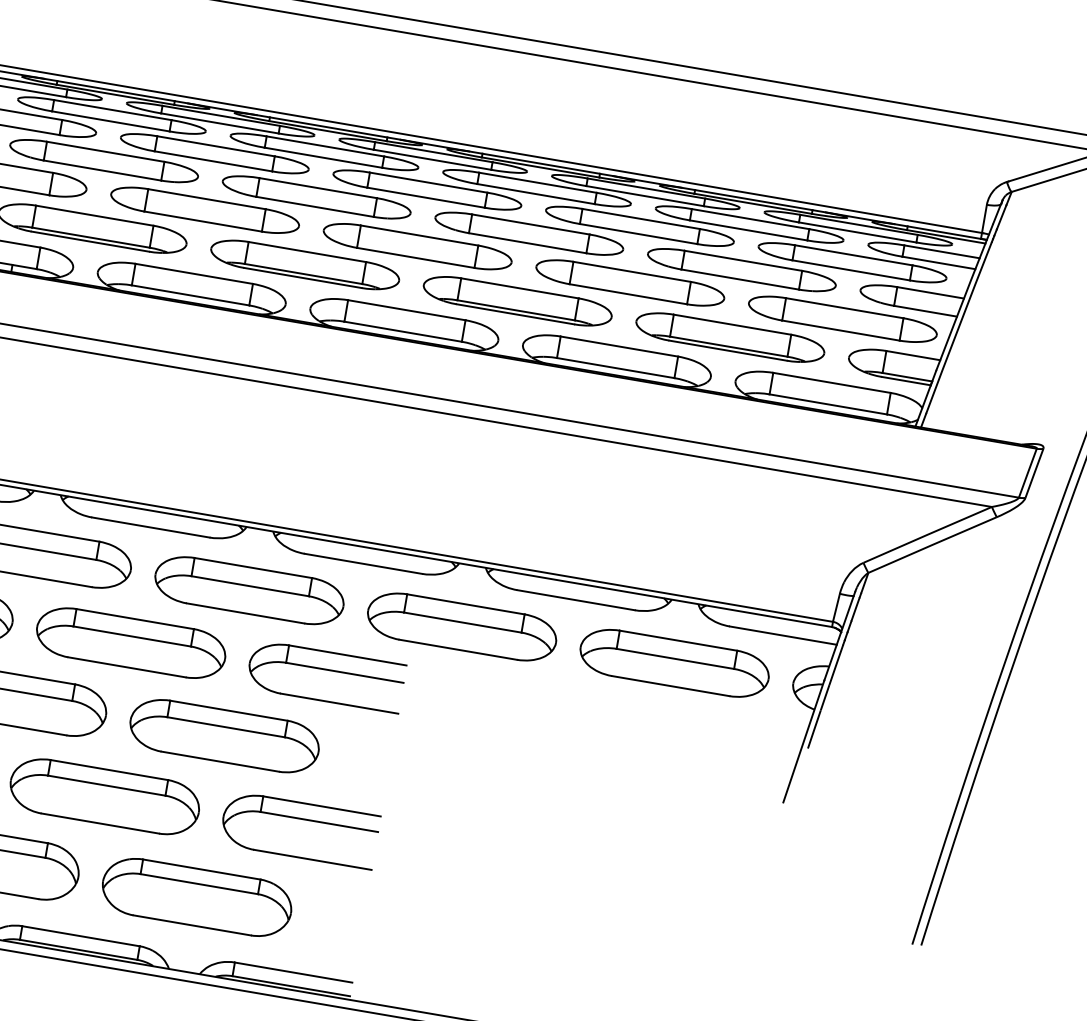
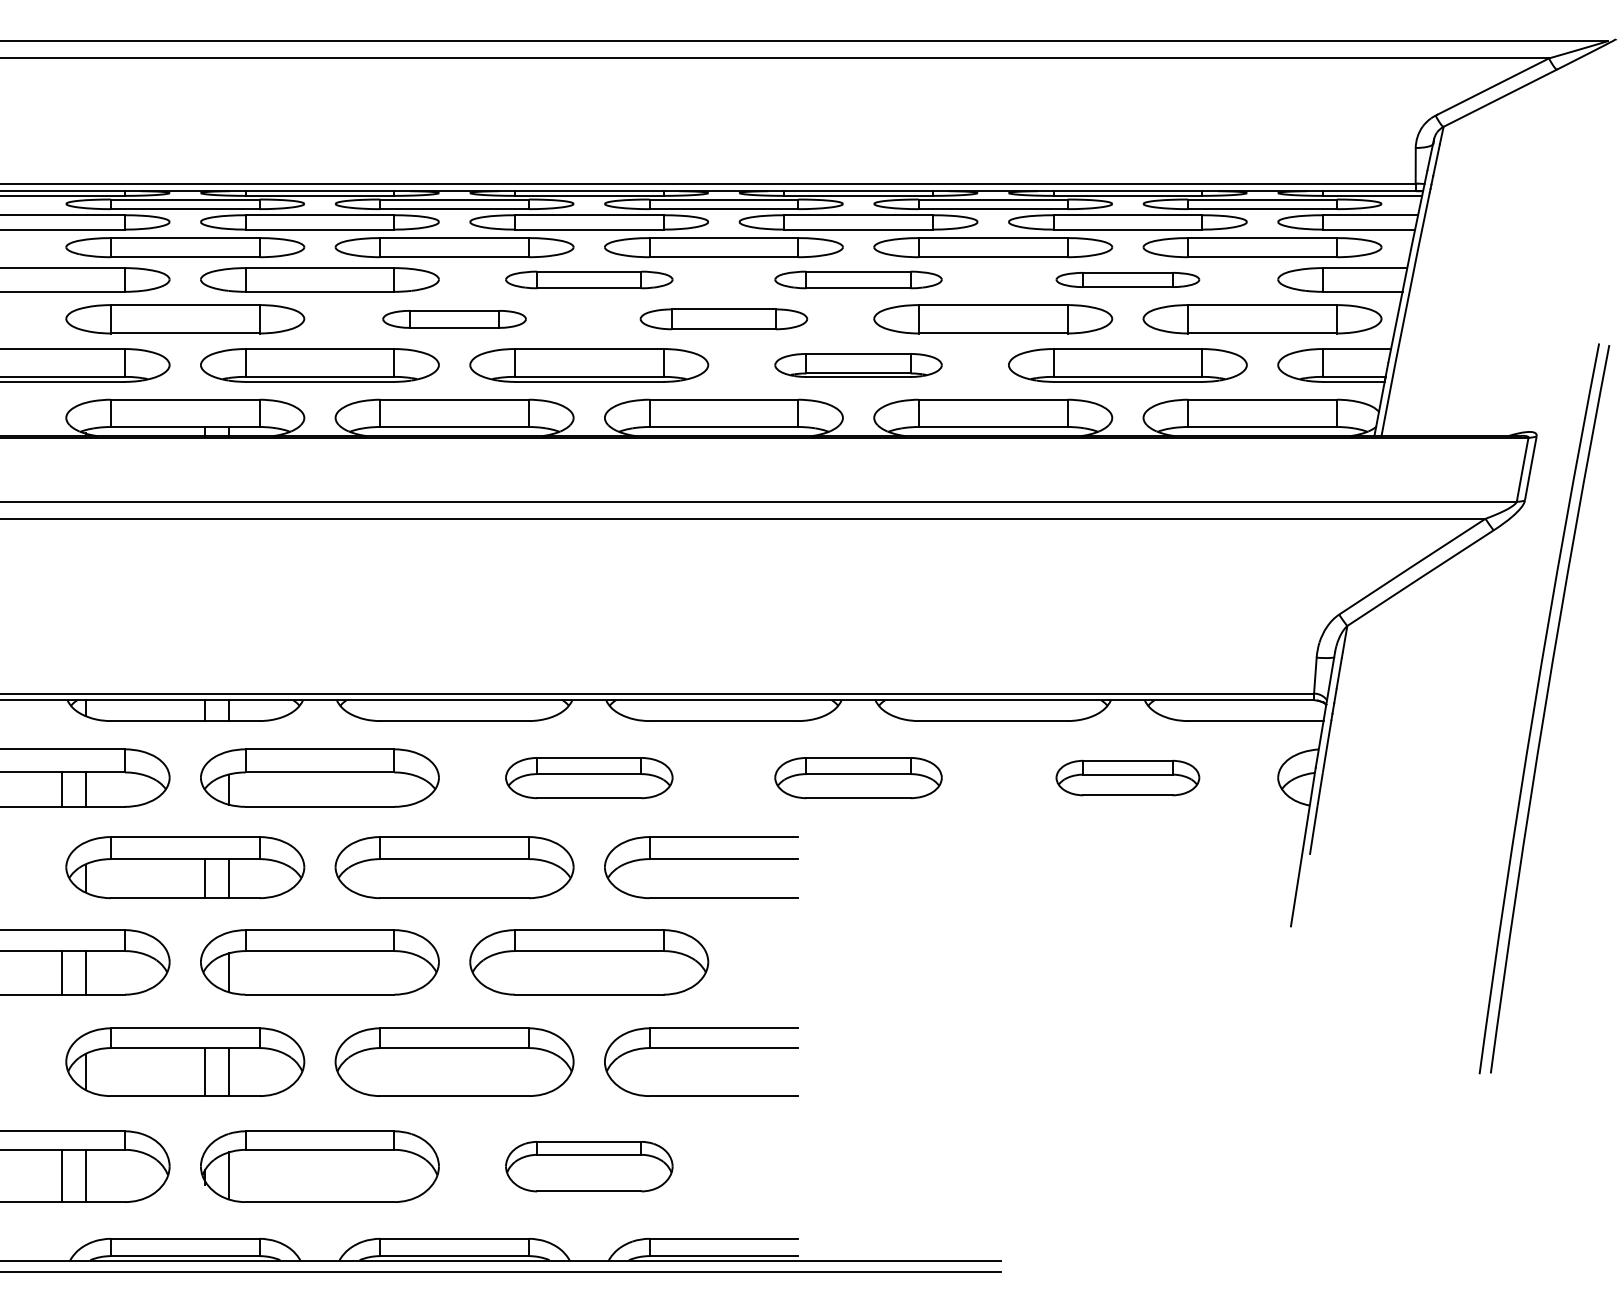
part: (316, 197) -> (589, 279), size x0.7
part: (204, 210) -> (454, 319), size x0.6
part: (529, 233) -> (858, 279), size x0.7
part: (417, 246) -> (723, 319), size x0.7
part: (741, 269) -> (1127, 279), size x0.6
part: (517, 301) -> (858, 365), size x0.7
part: (249, 590) -> (589, 777), size x0.7
part: (462, 626) -> (858, 777), size x0.7
part: (674, 662) -> (1127, 777), size x0.6
part: (197, 897) -> (589, 1166), size x0.7

